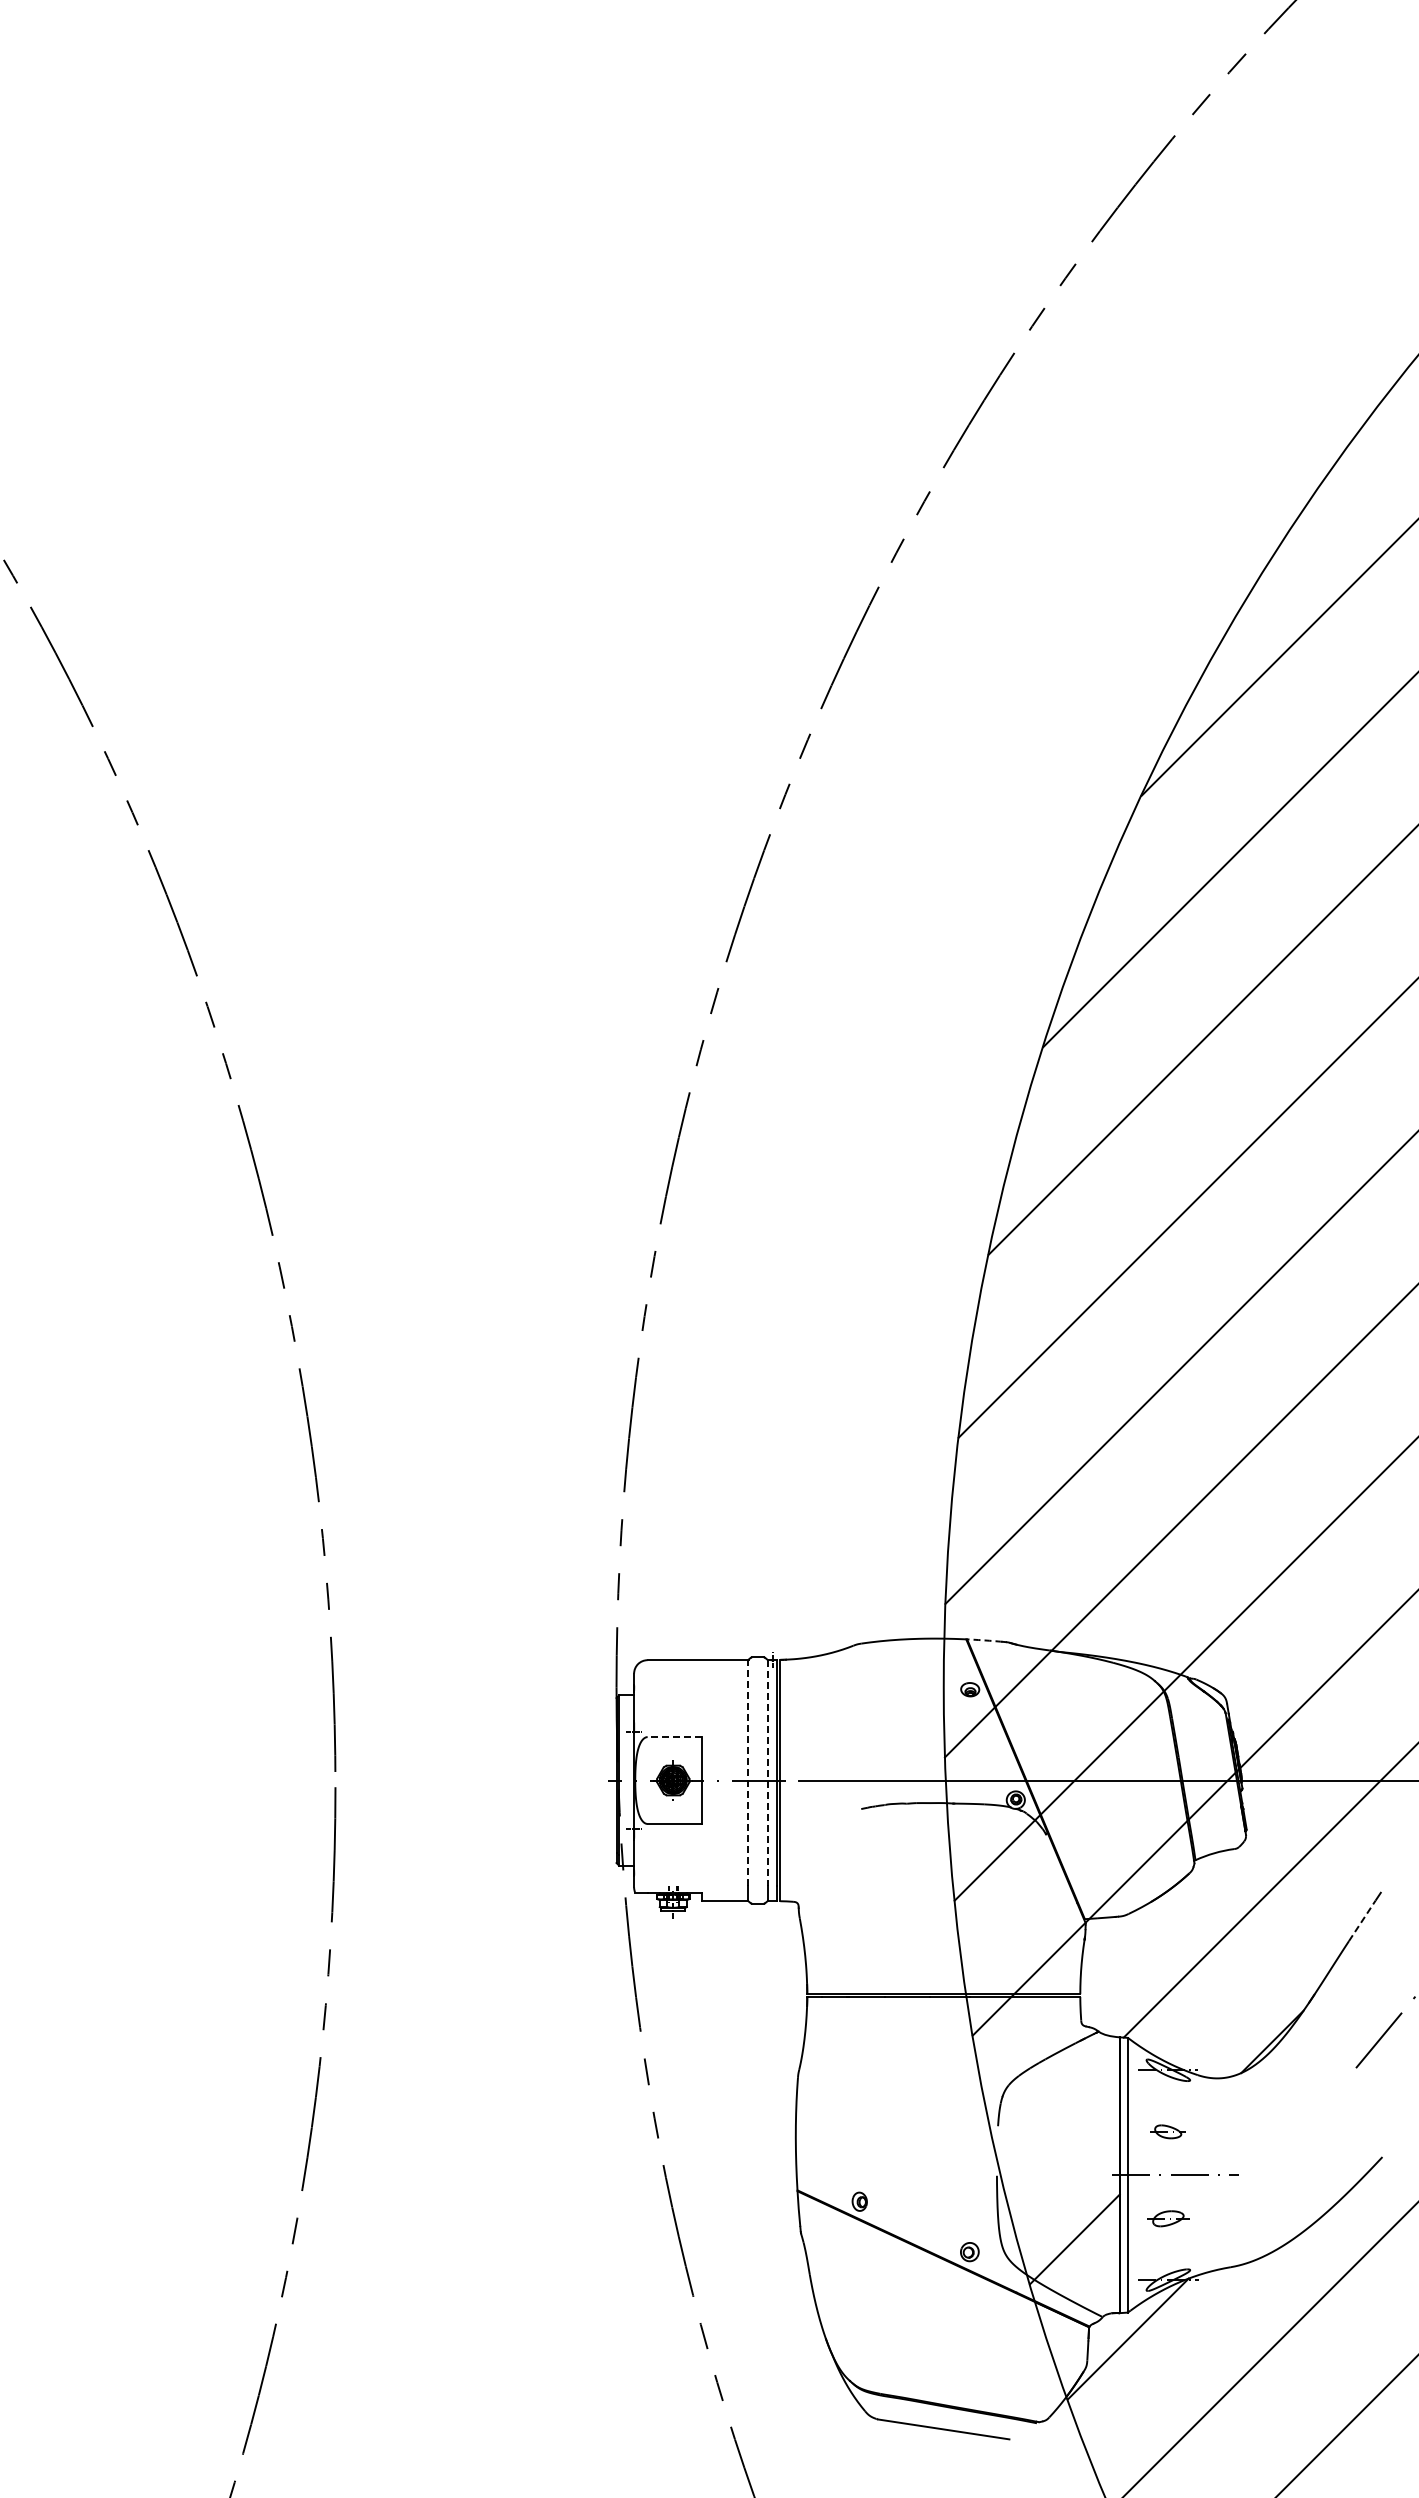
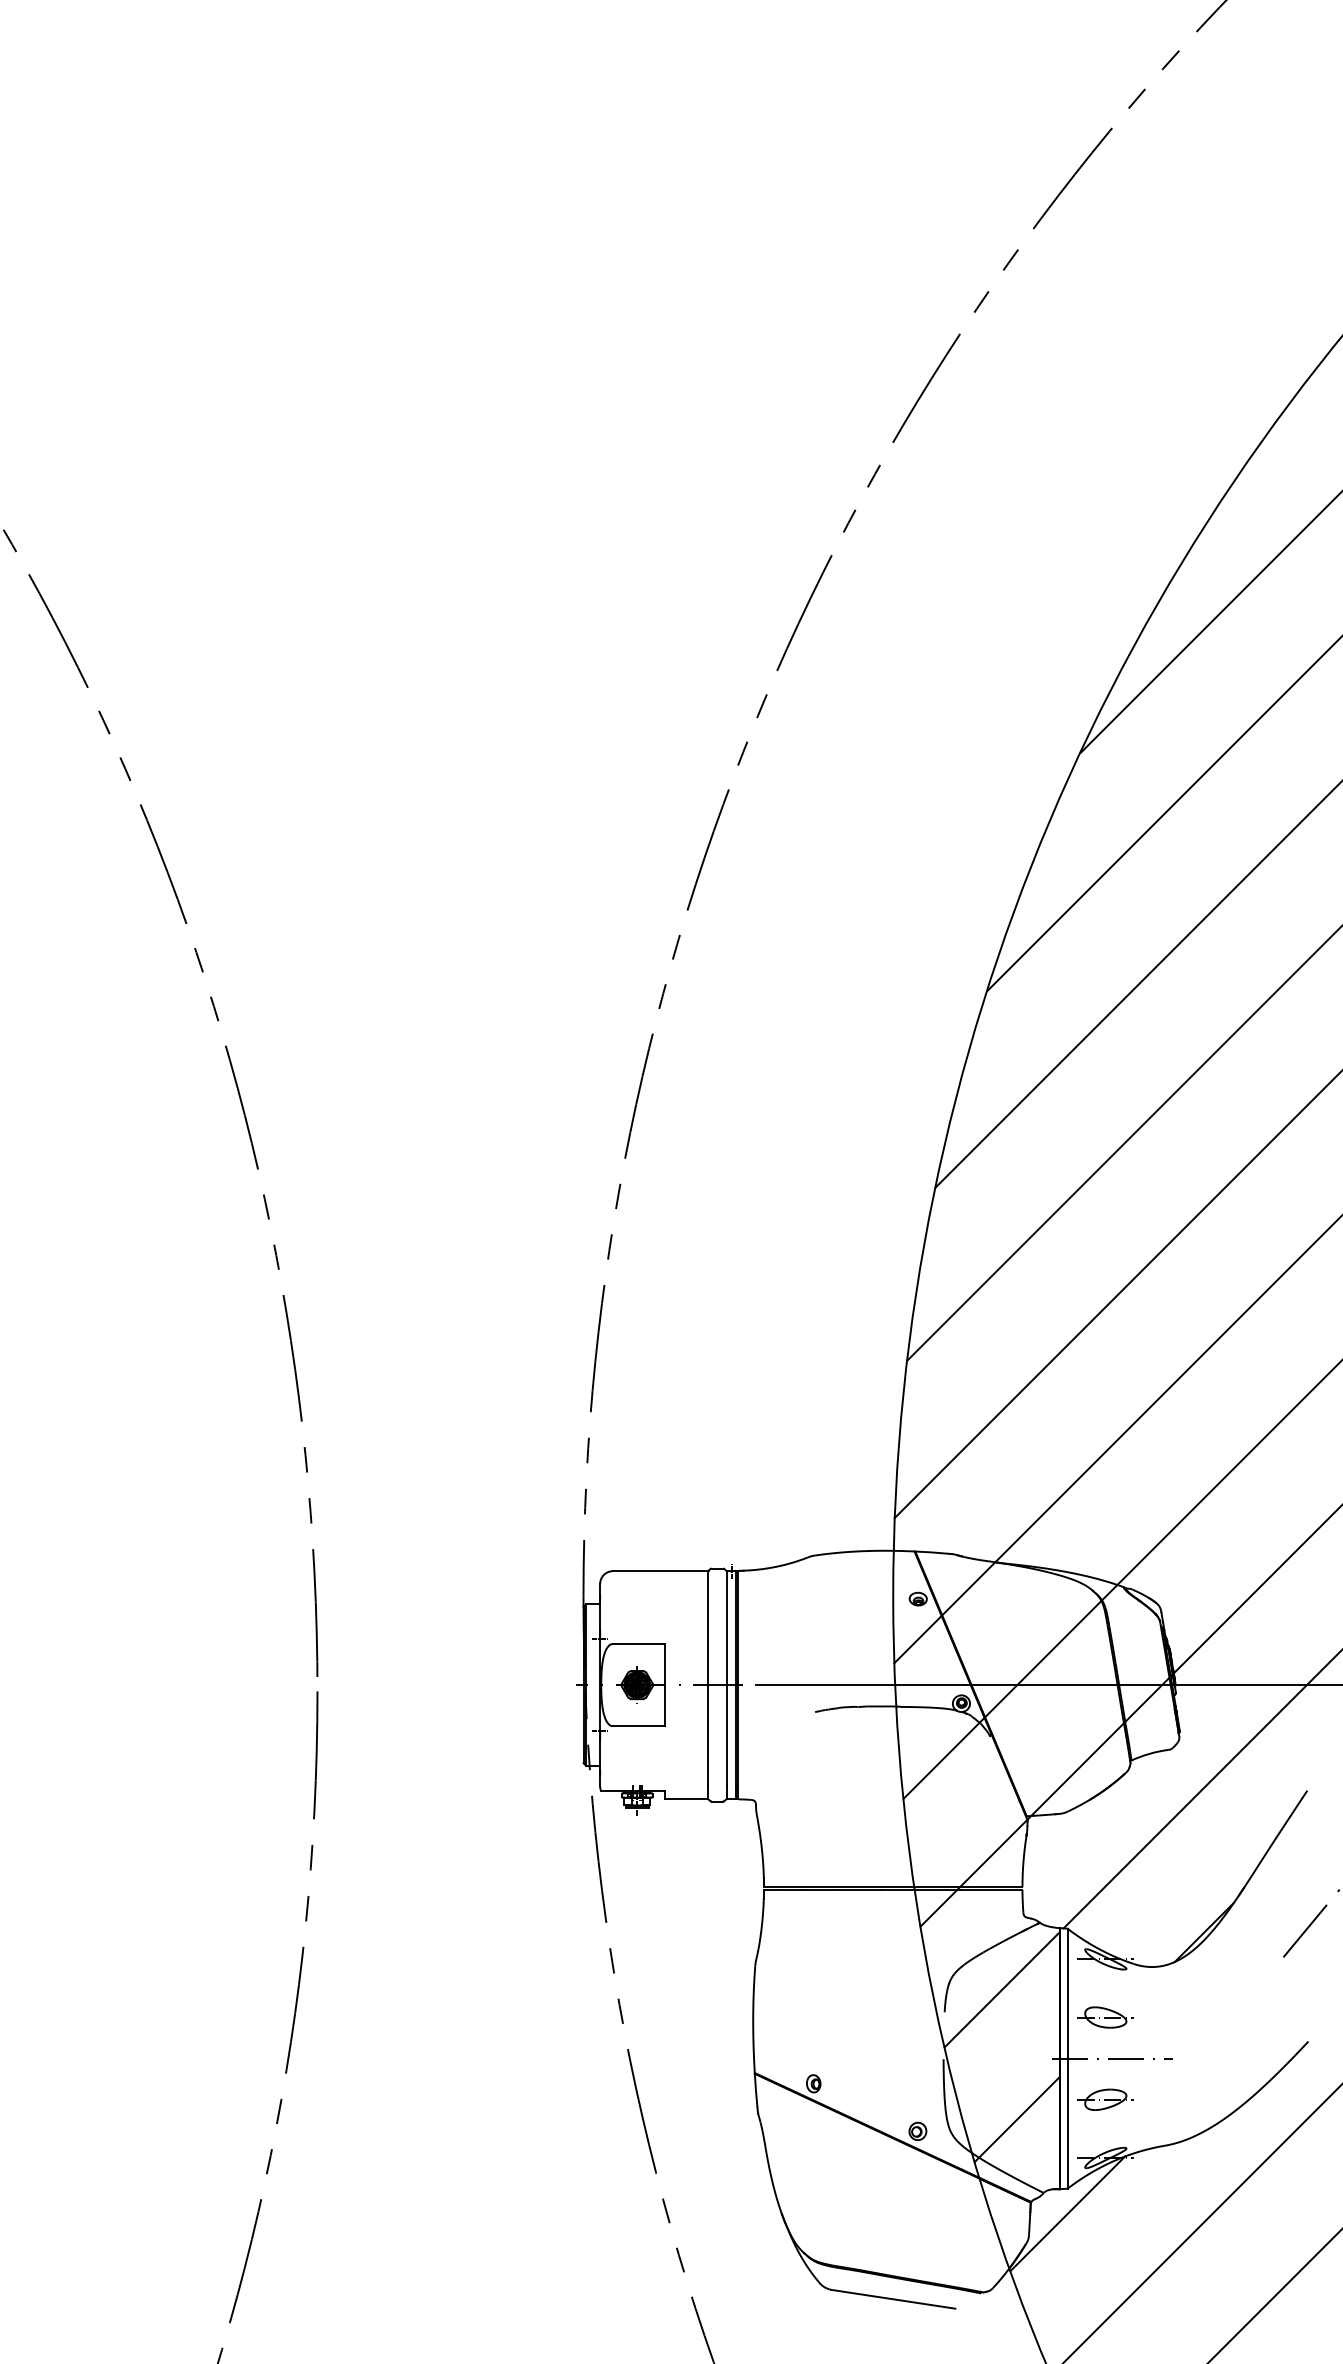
arc: (984, 1640) -> (931, 1552), dashed -> solid
line: (674, 1737) -> (638, 1644), dashed -> solid
line: (747, 1773) -> (707, 1678), dashed -> solid
line: (767, 1773) -> (726, 1678), dashed -> solid
line: (1362, 1920) -> (1289, 1817), dashed -> solid
line: (1058, 2102) -> (1001, 1989), added
part: (1167, 2131) -> (1104, 2017), size x1.67
part: (1168, 2218) -> (1105, 2099), size x1.43

